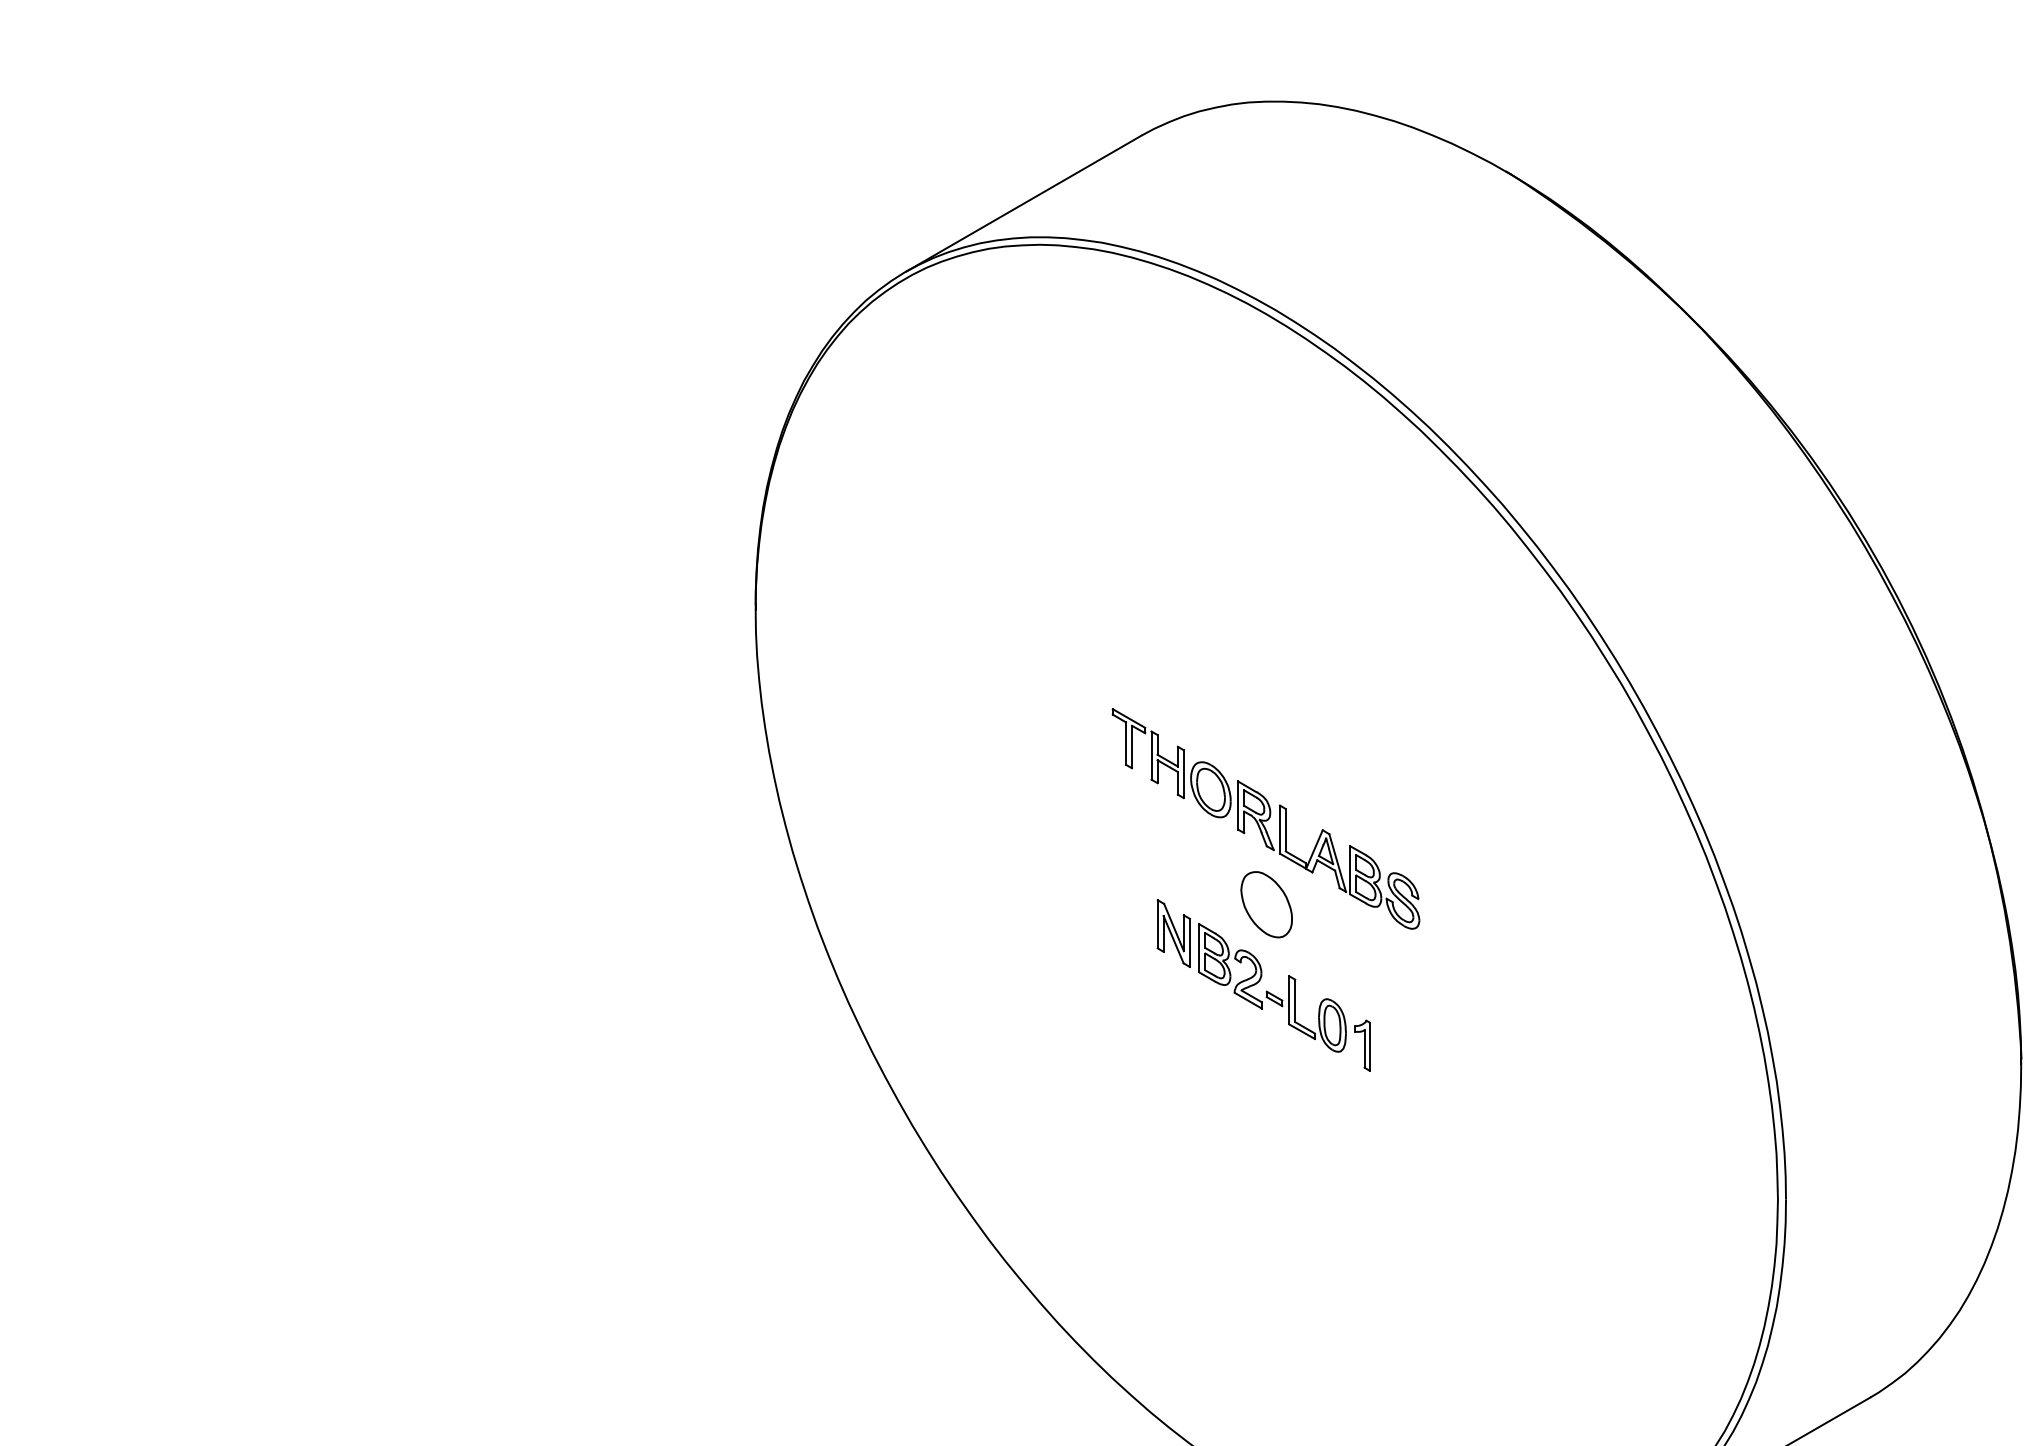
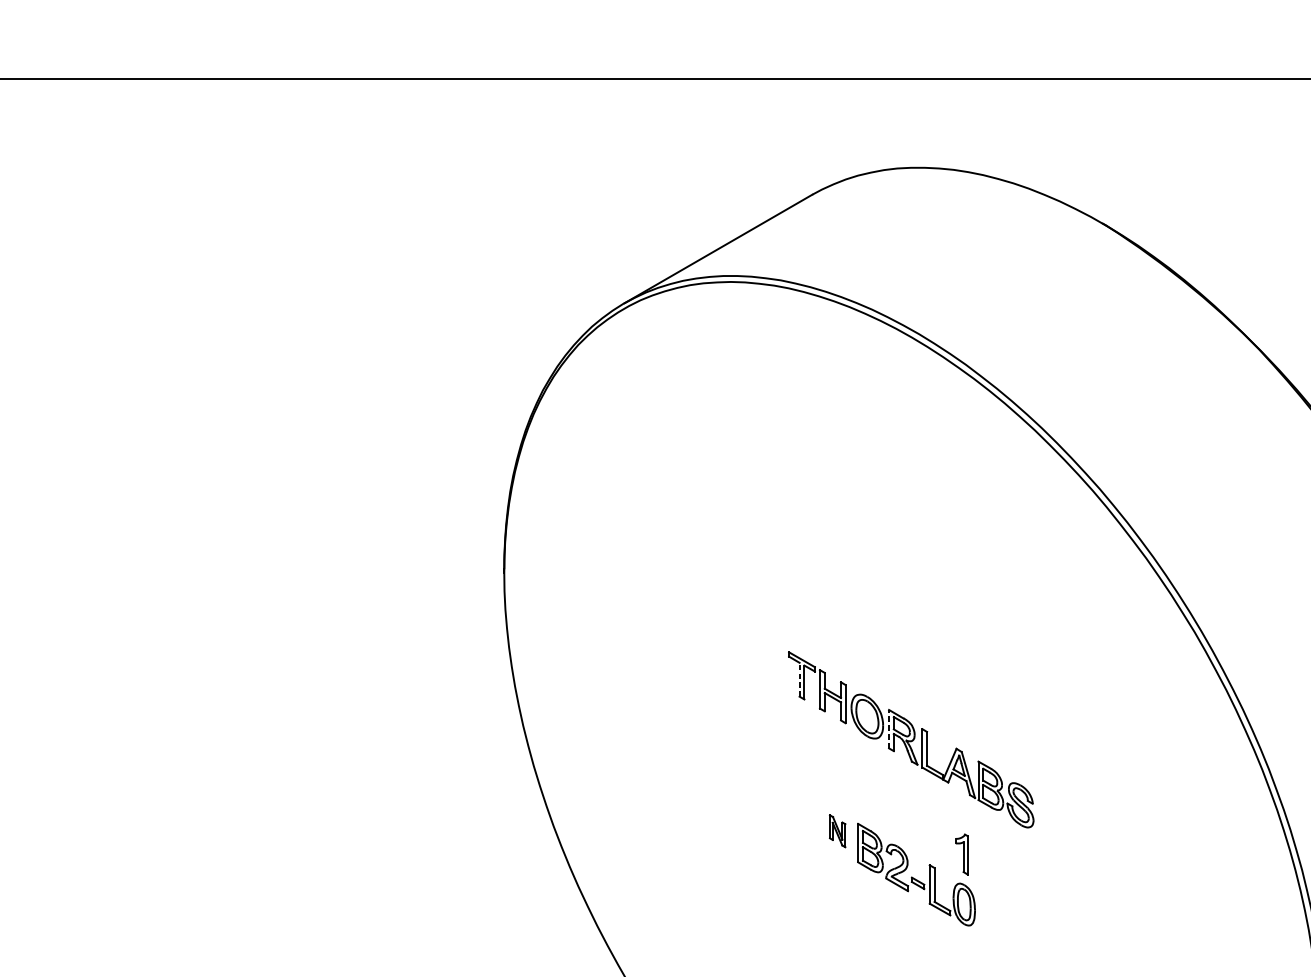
line: (1125, 743) -> (799, 679), solid -> dashed
line: (1238, 805) -> (889, 729), solid -> dashed
part: (1266, 904) -> (911, 808), removed
part: (1173, 933) -> (837, 831), size x0.6
part: (1362, 1045) -> (961, 854), moved

